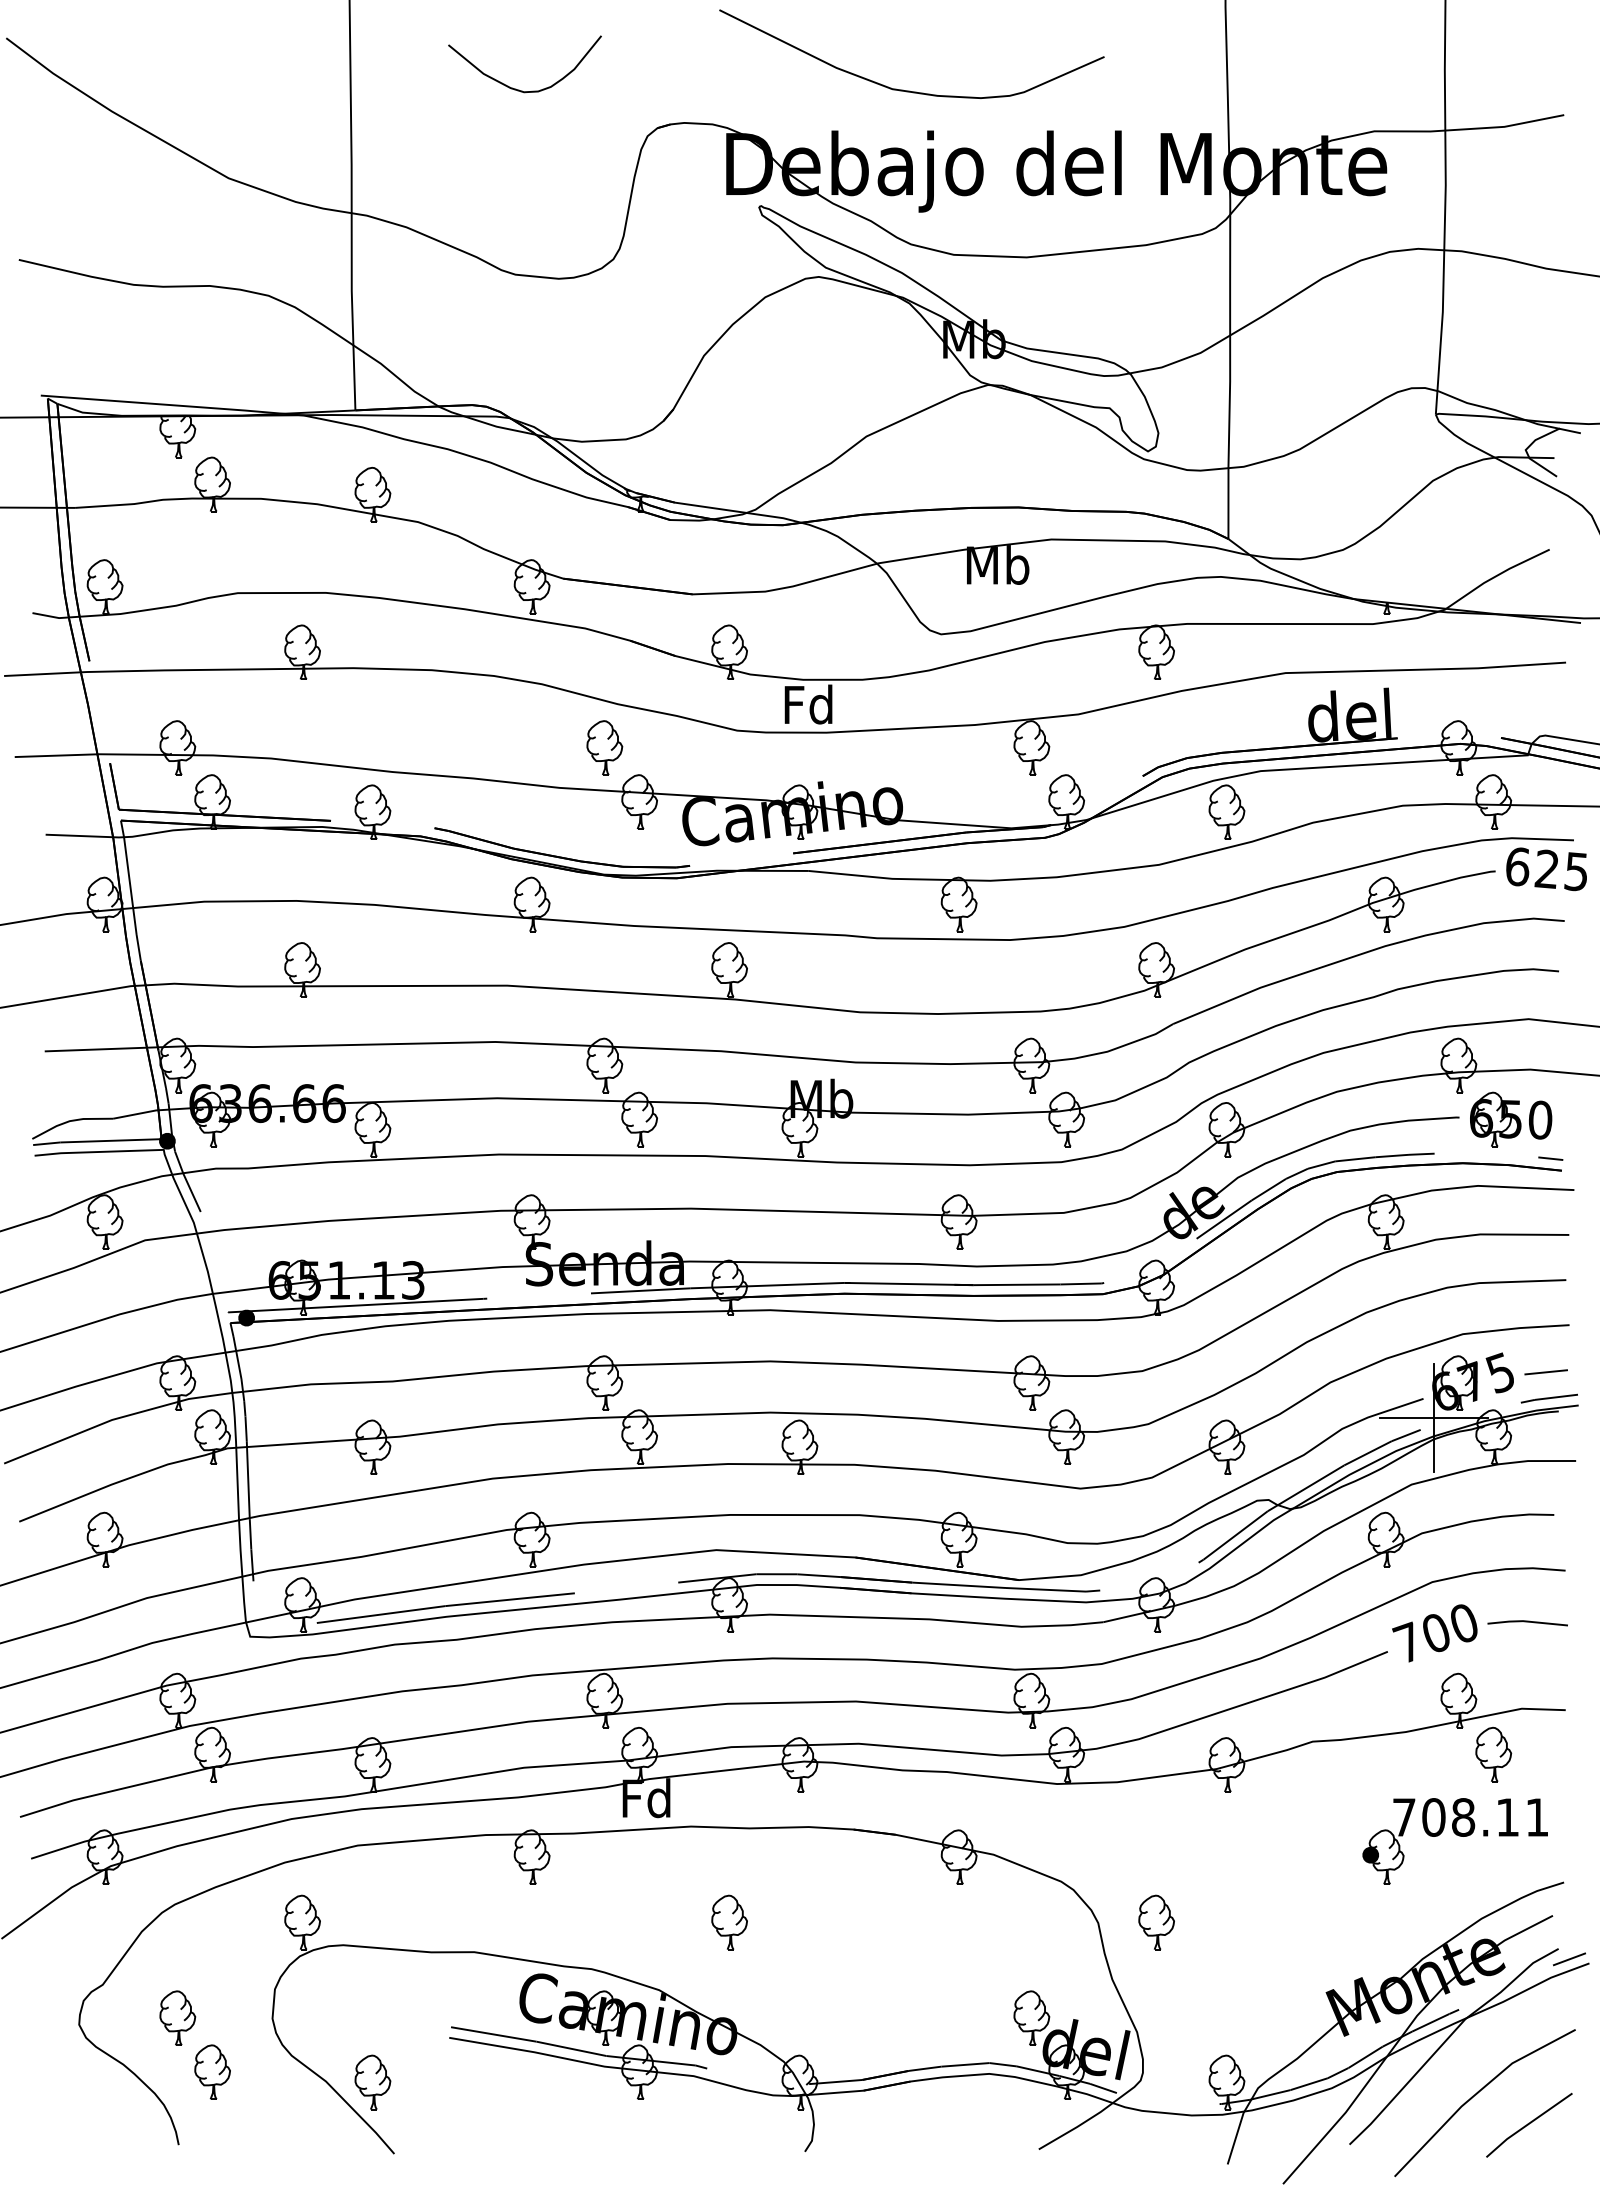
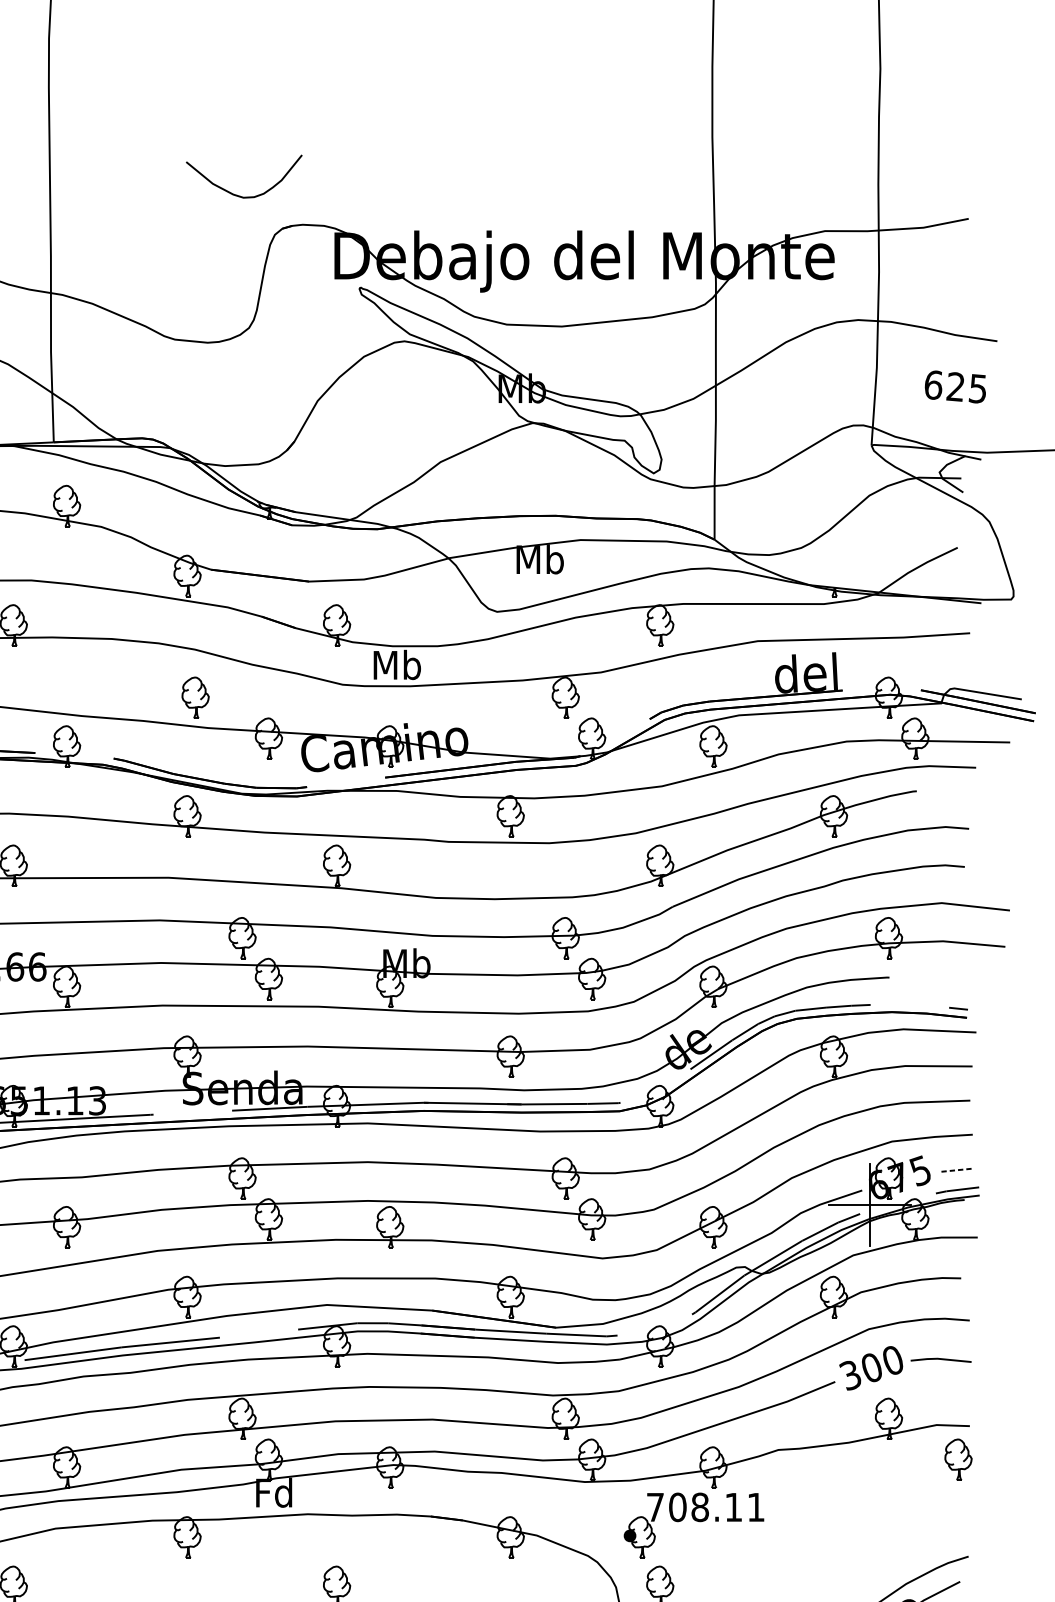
curve: (519, 89) -> (240, 195), moved
curve: (903, 89) -> (468, 199), removed
text: (809, 704) -> (397, 664), Fd -> Mb
part: (604, 747) -> (195, 697), moved
text: (1546, 869) -> (955, 387), moved
part: (1511, 1119) -> (928, 979), removed
line: (1546, 1372) -> (955, 1170), solid -> dashed
text: (1407, 1642) -> (850, 1374), 700 -> 300
part: (1493, 1754) -> (958, 1459), moved
part: (1456, 1835) -> (694, 1521), moved

